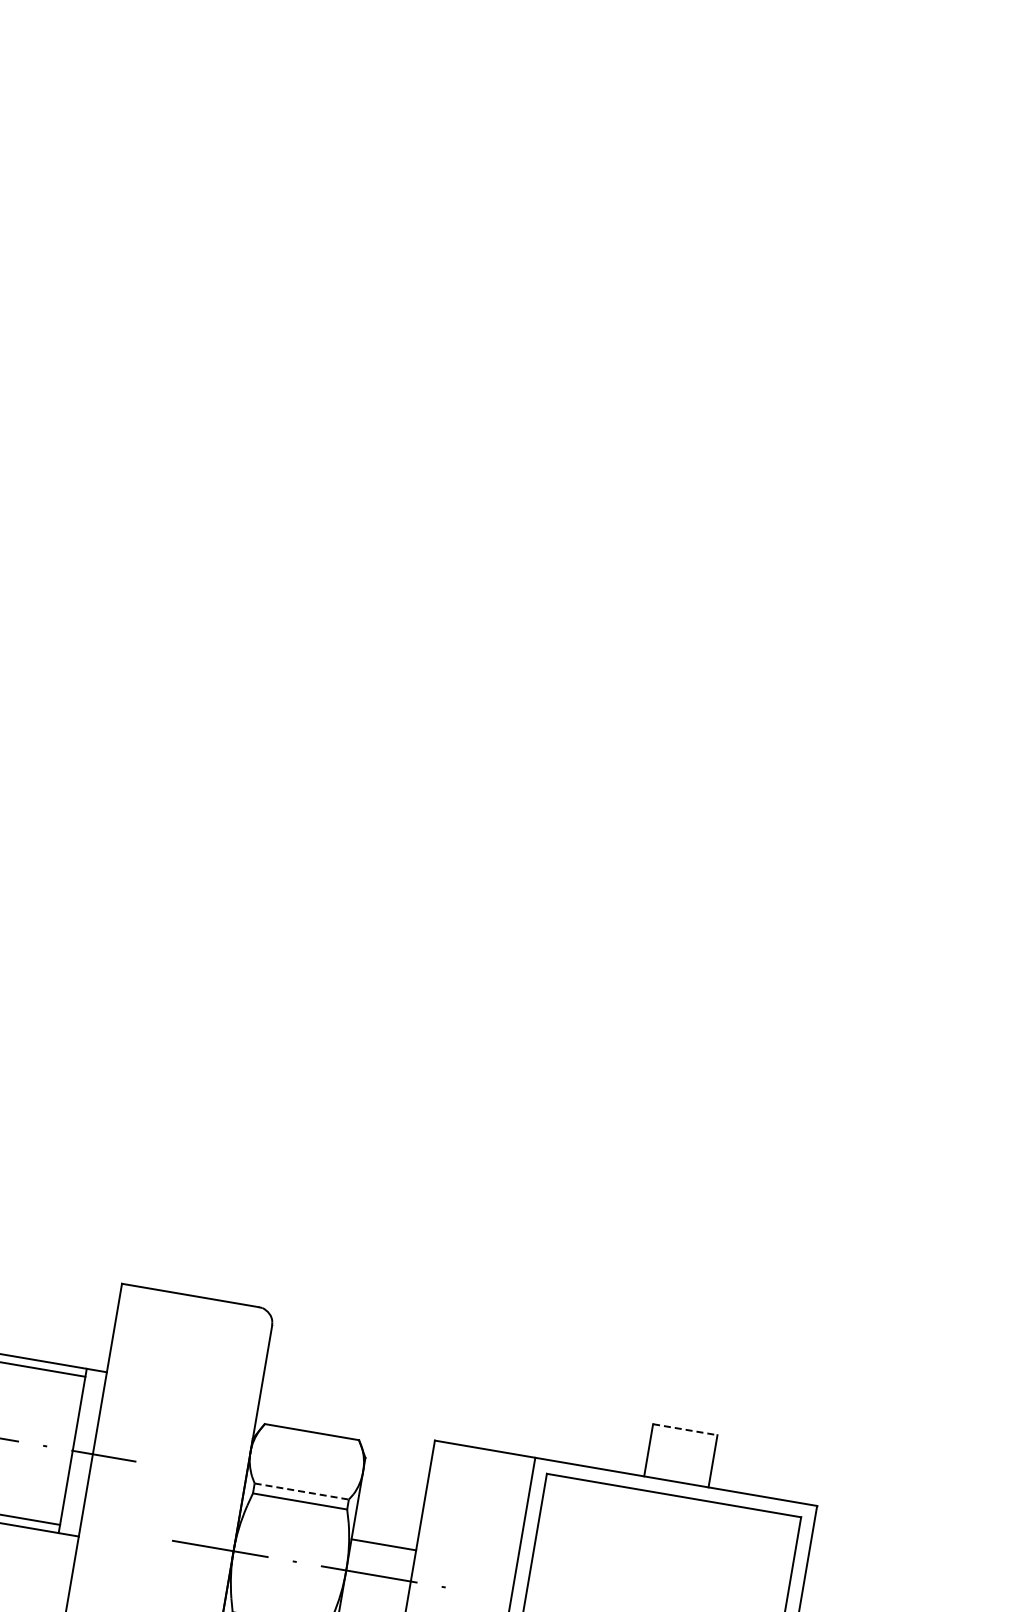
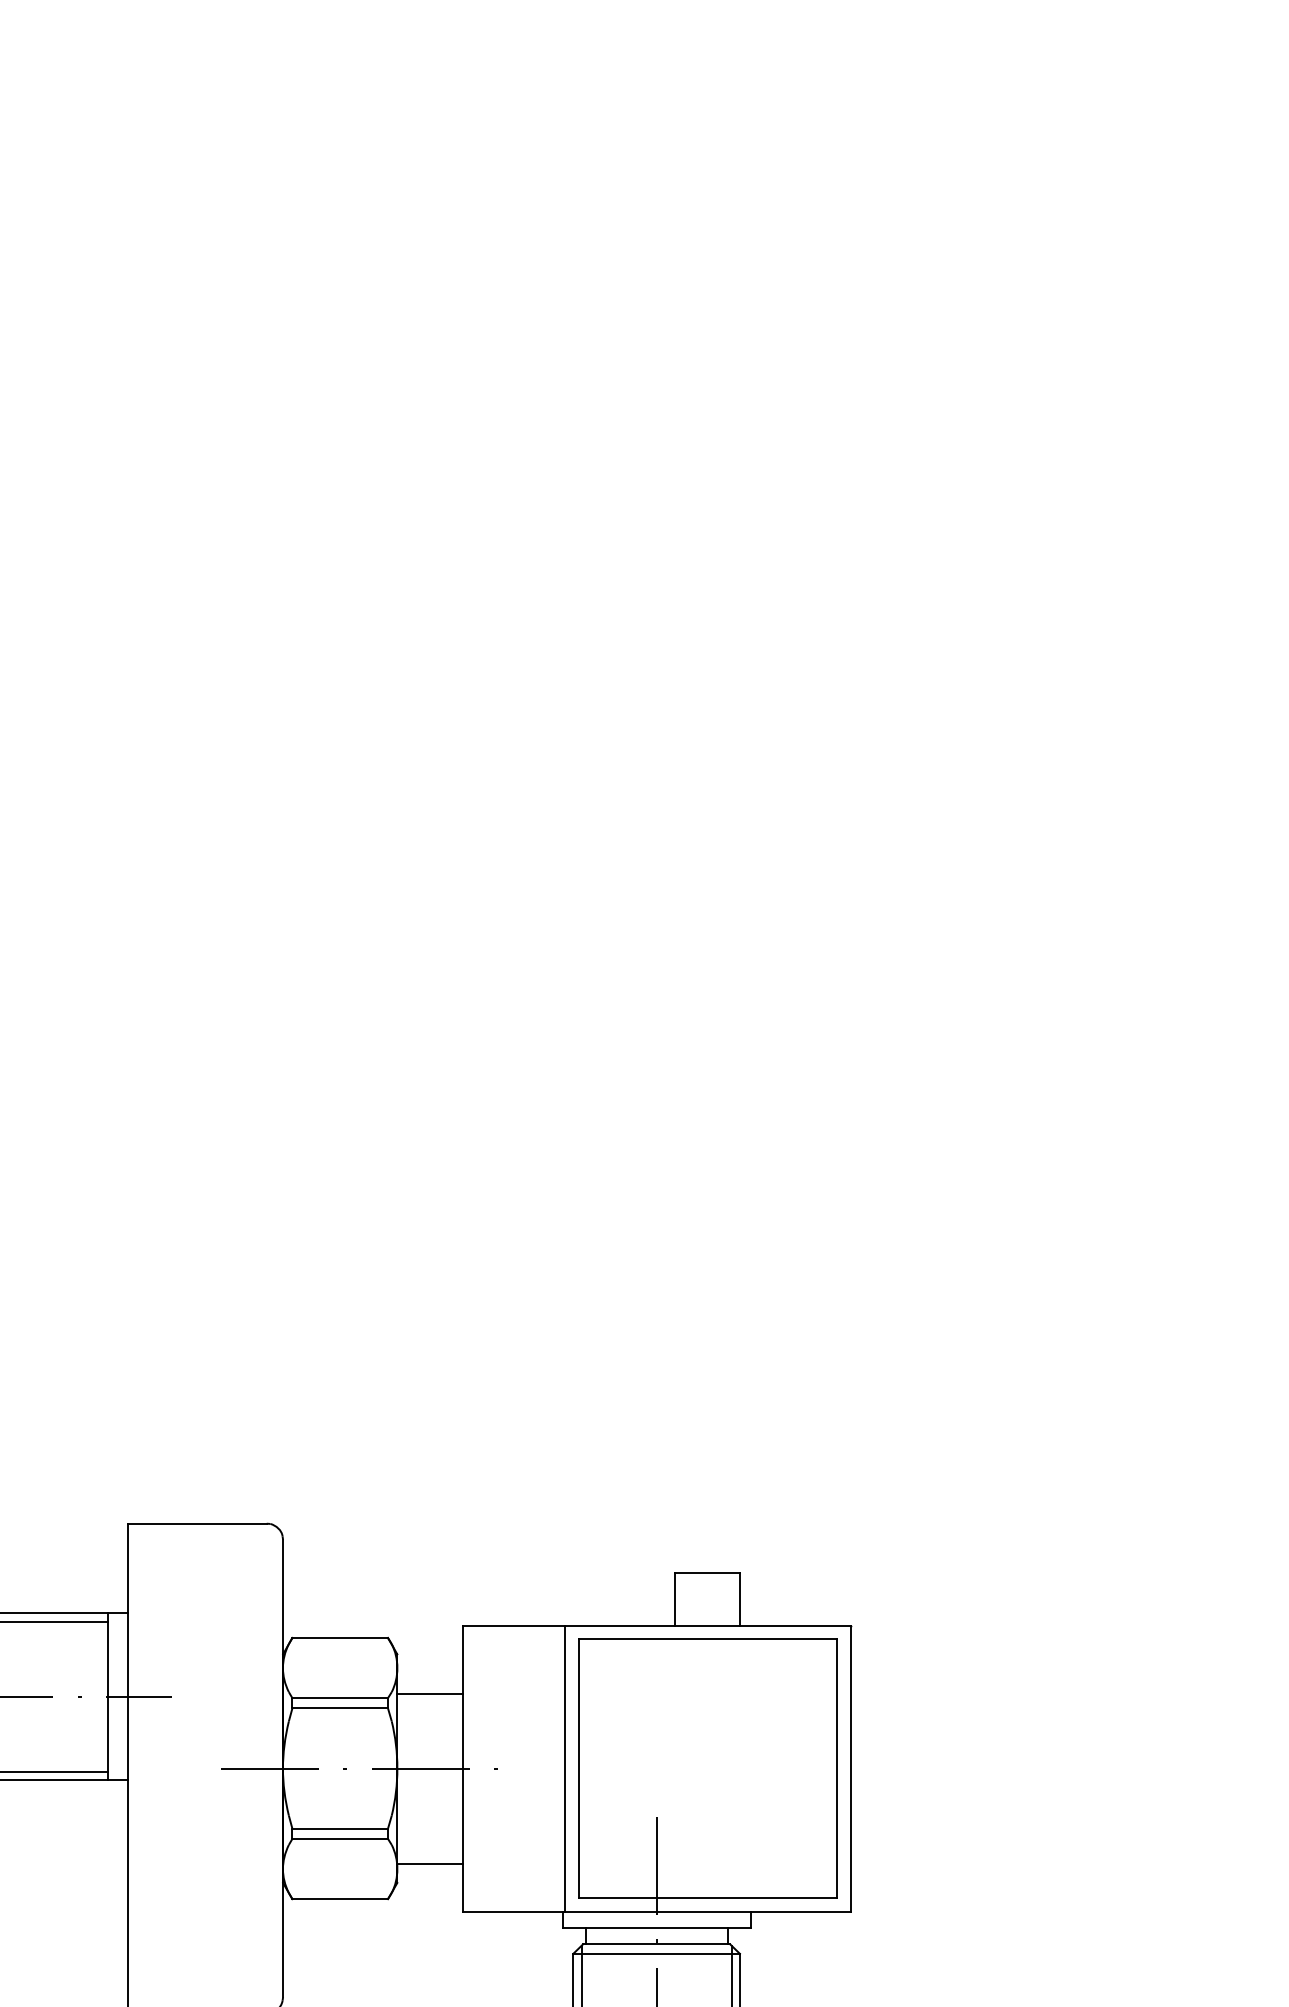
line: (685, 1429) -> (707, 1572), dashed -> solid
line: (302, 1491) -> (340, 1698), dashed -> solid
line: (383, 1544) -> (429, 1693), moved

